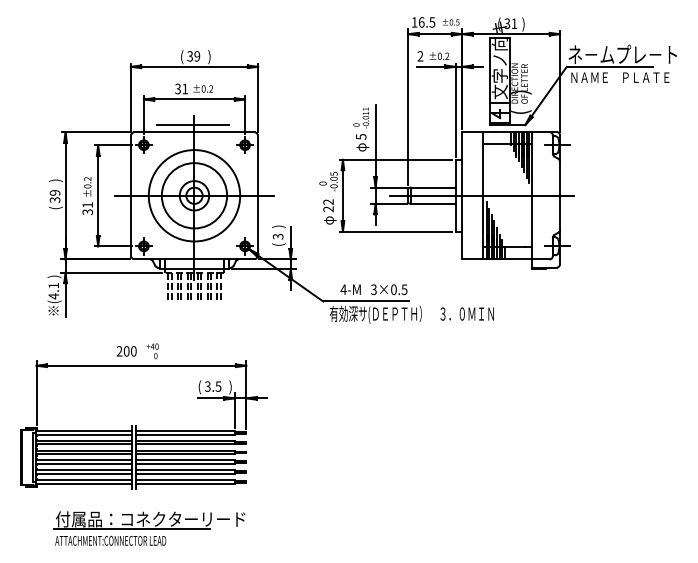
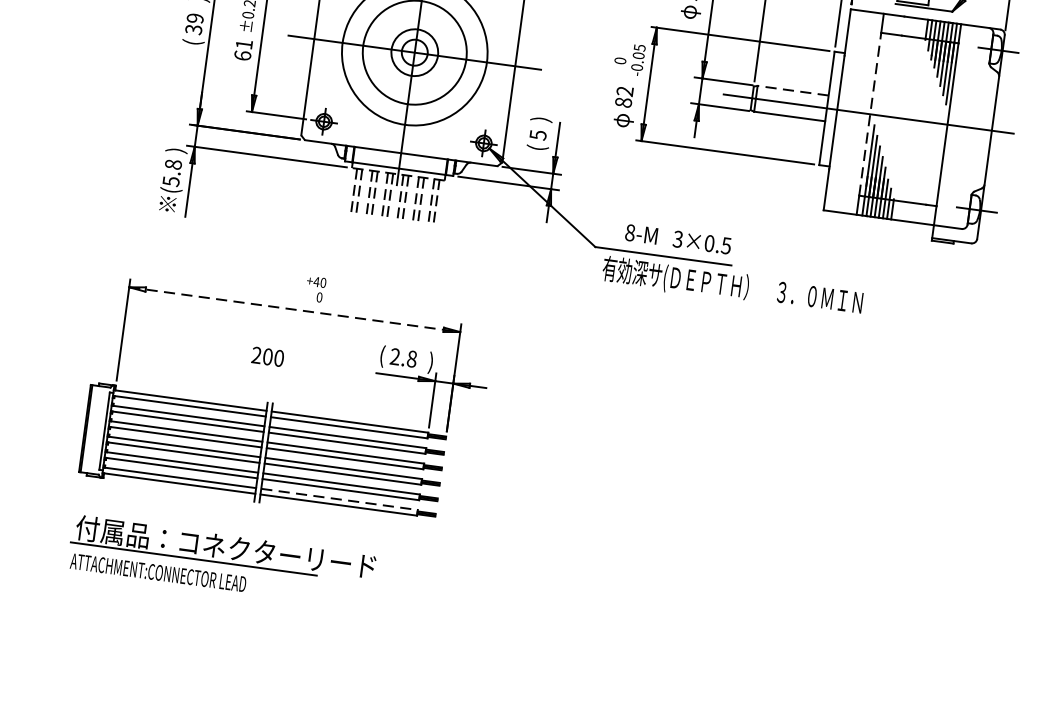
line: (433, 187) -> (793, 90), solid -> dashed
line: (482, 195) -> (869, 113), solid -> dashed
text: (328, 209) -> (623, 102), 22 -> 82
text: (87, 212) -> (242, 56), 31 -> 61
text: (277, 236) -> (537, 134), 3 -> 5
text: (343, 289) -> (630, 232), 4-M -> 8-M
text: (53, 290) -> (171, 172), 4.1 -> 5.8
text: (126, 351) -> (267, 357), moved
line: (141, 365) -> (294, 309), solid -> dashed
text: (213, 386) -> (404, 357), 3.5 -> 2.8
line: (185, 479) -> (340, 498), solid -> dashed
part: (149, 528) -> (222, 561), moved

